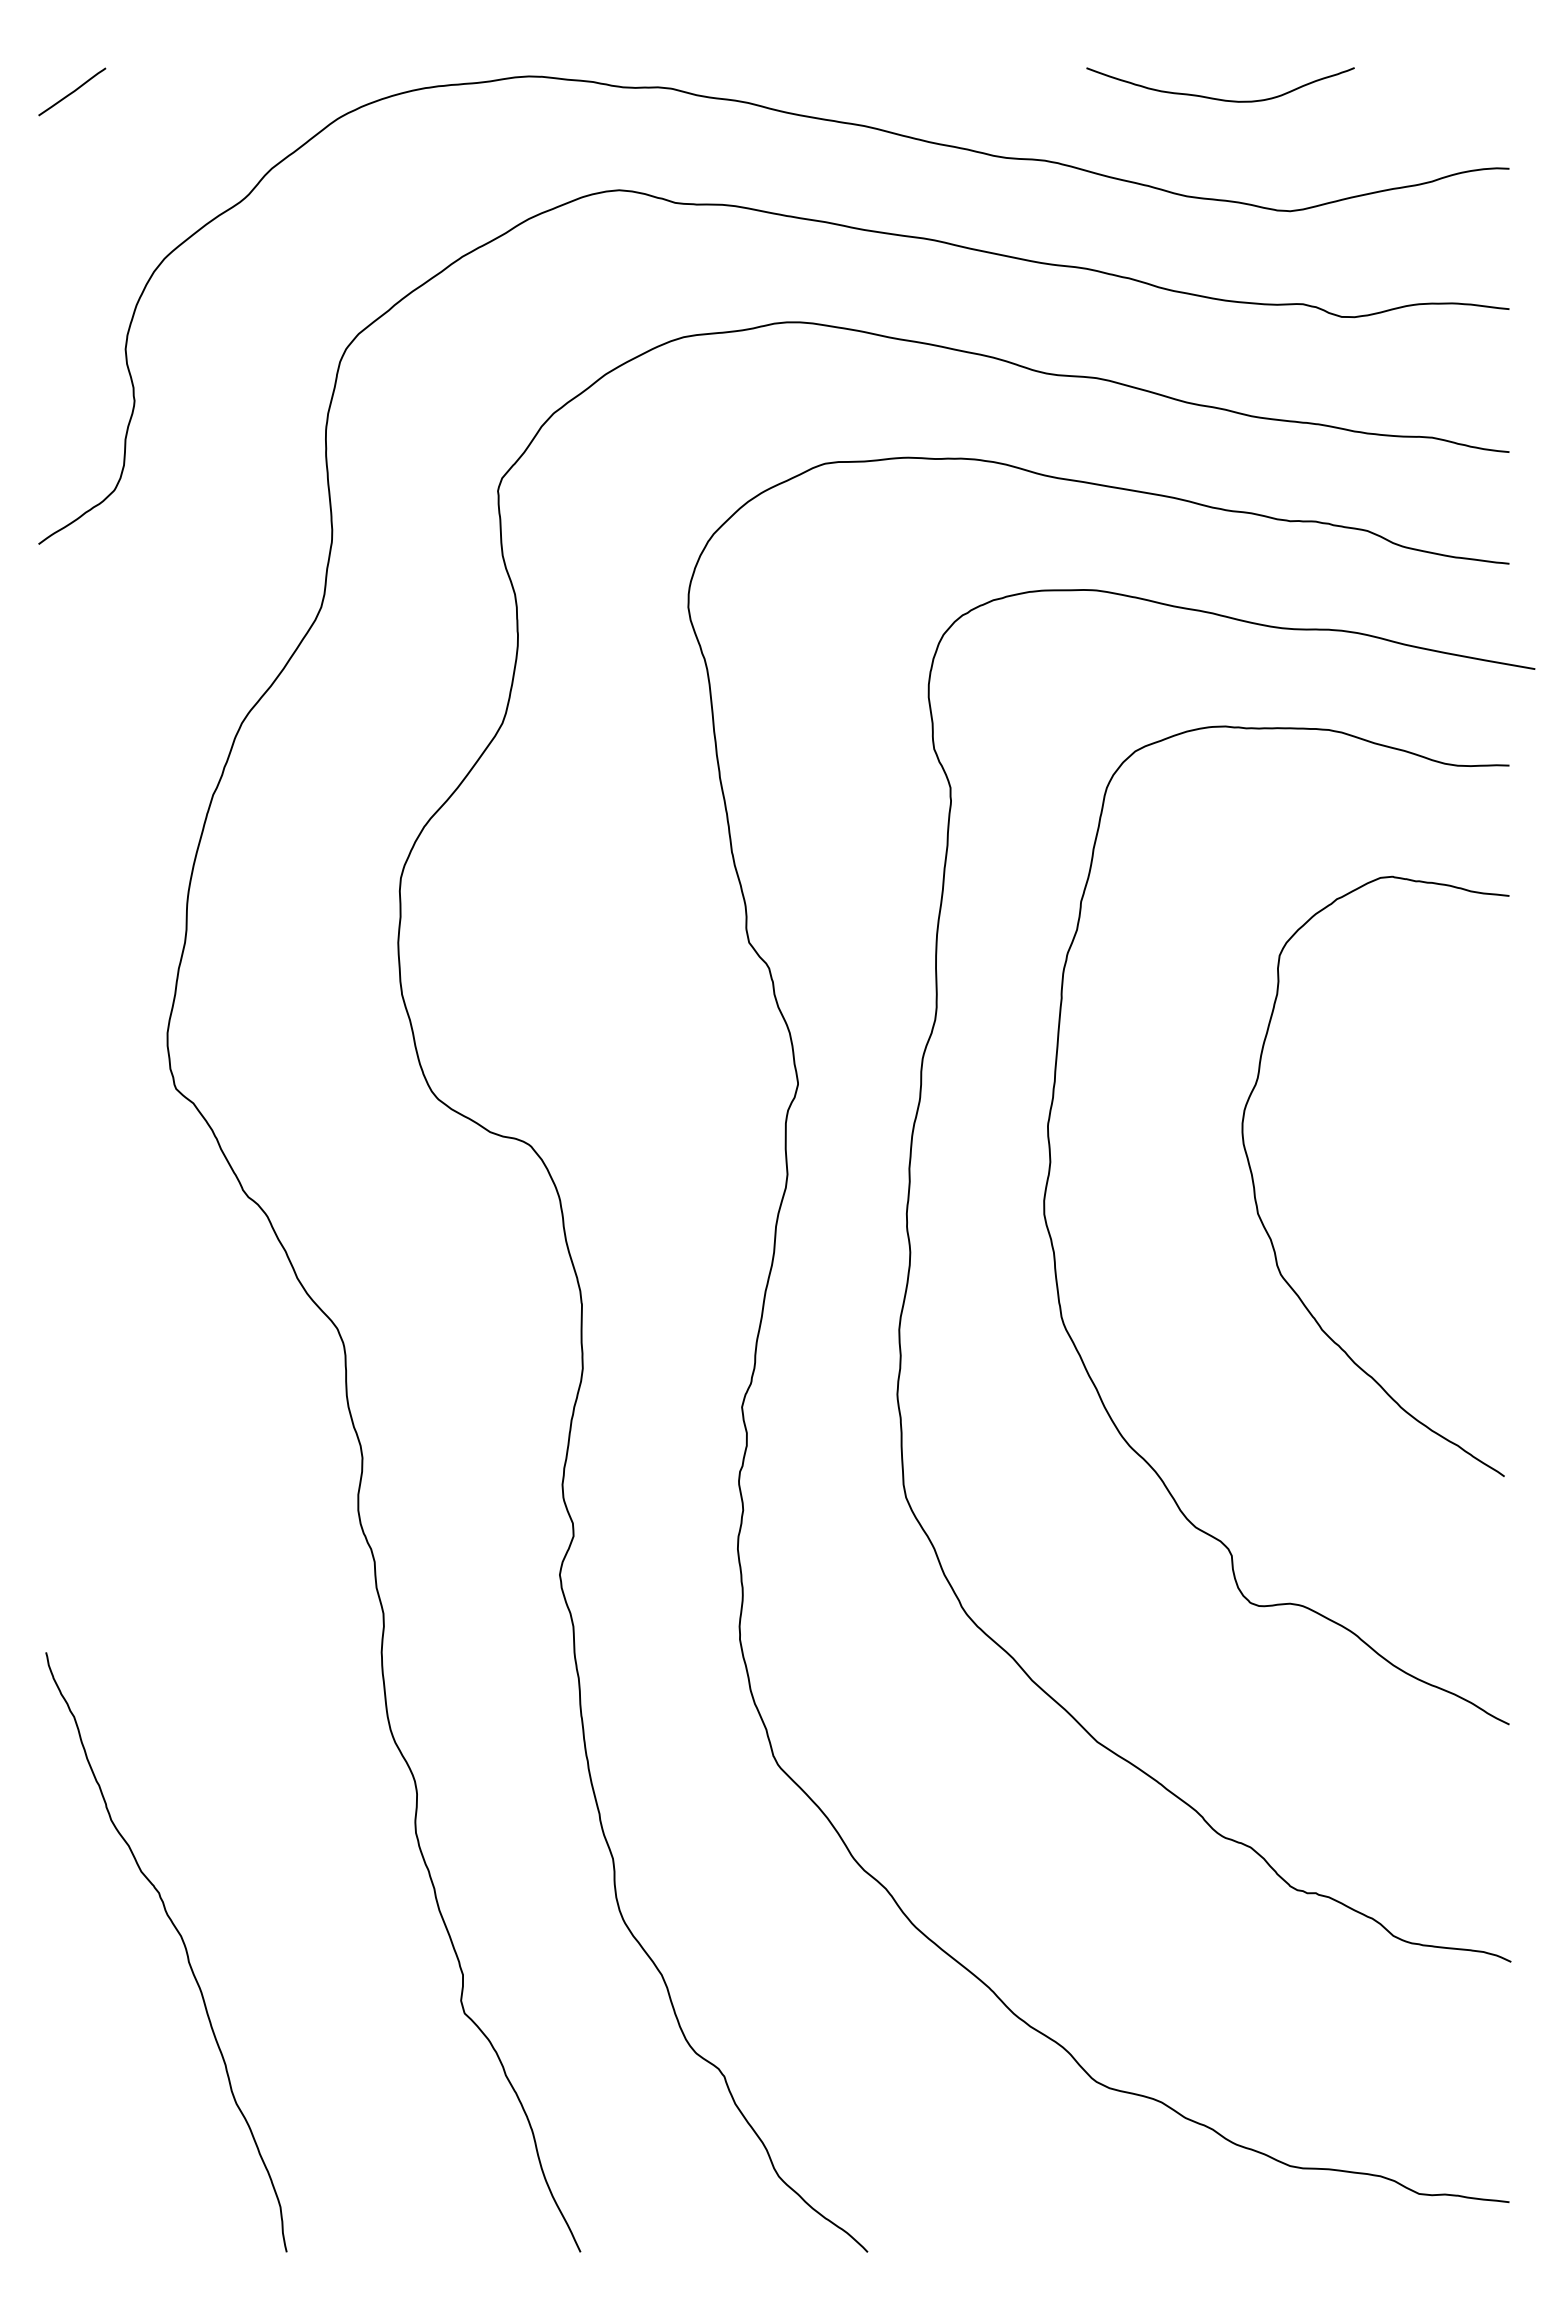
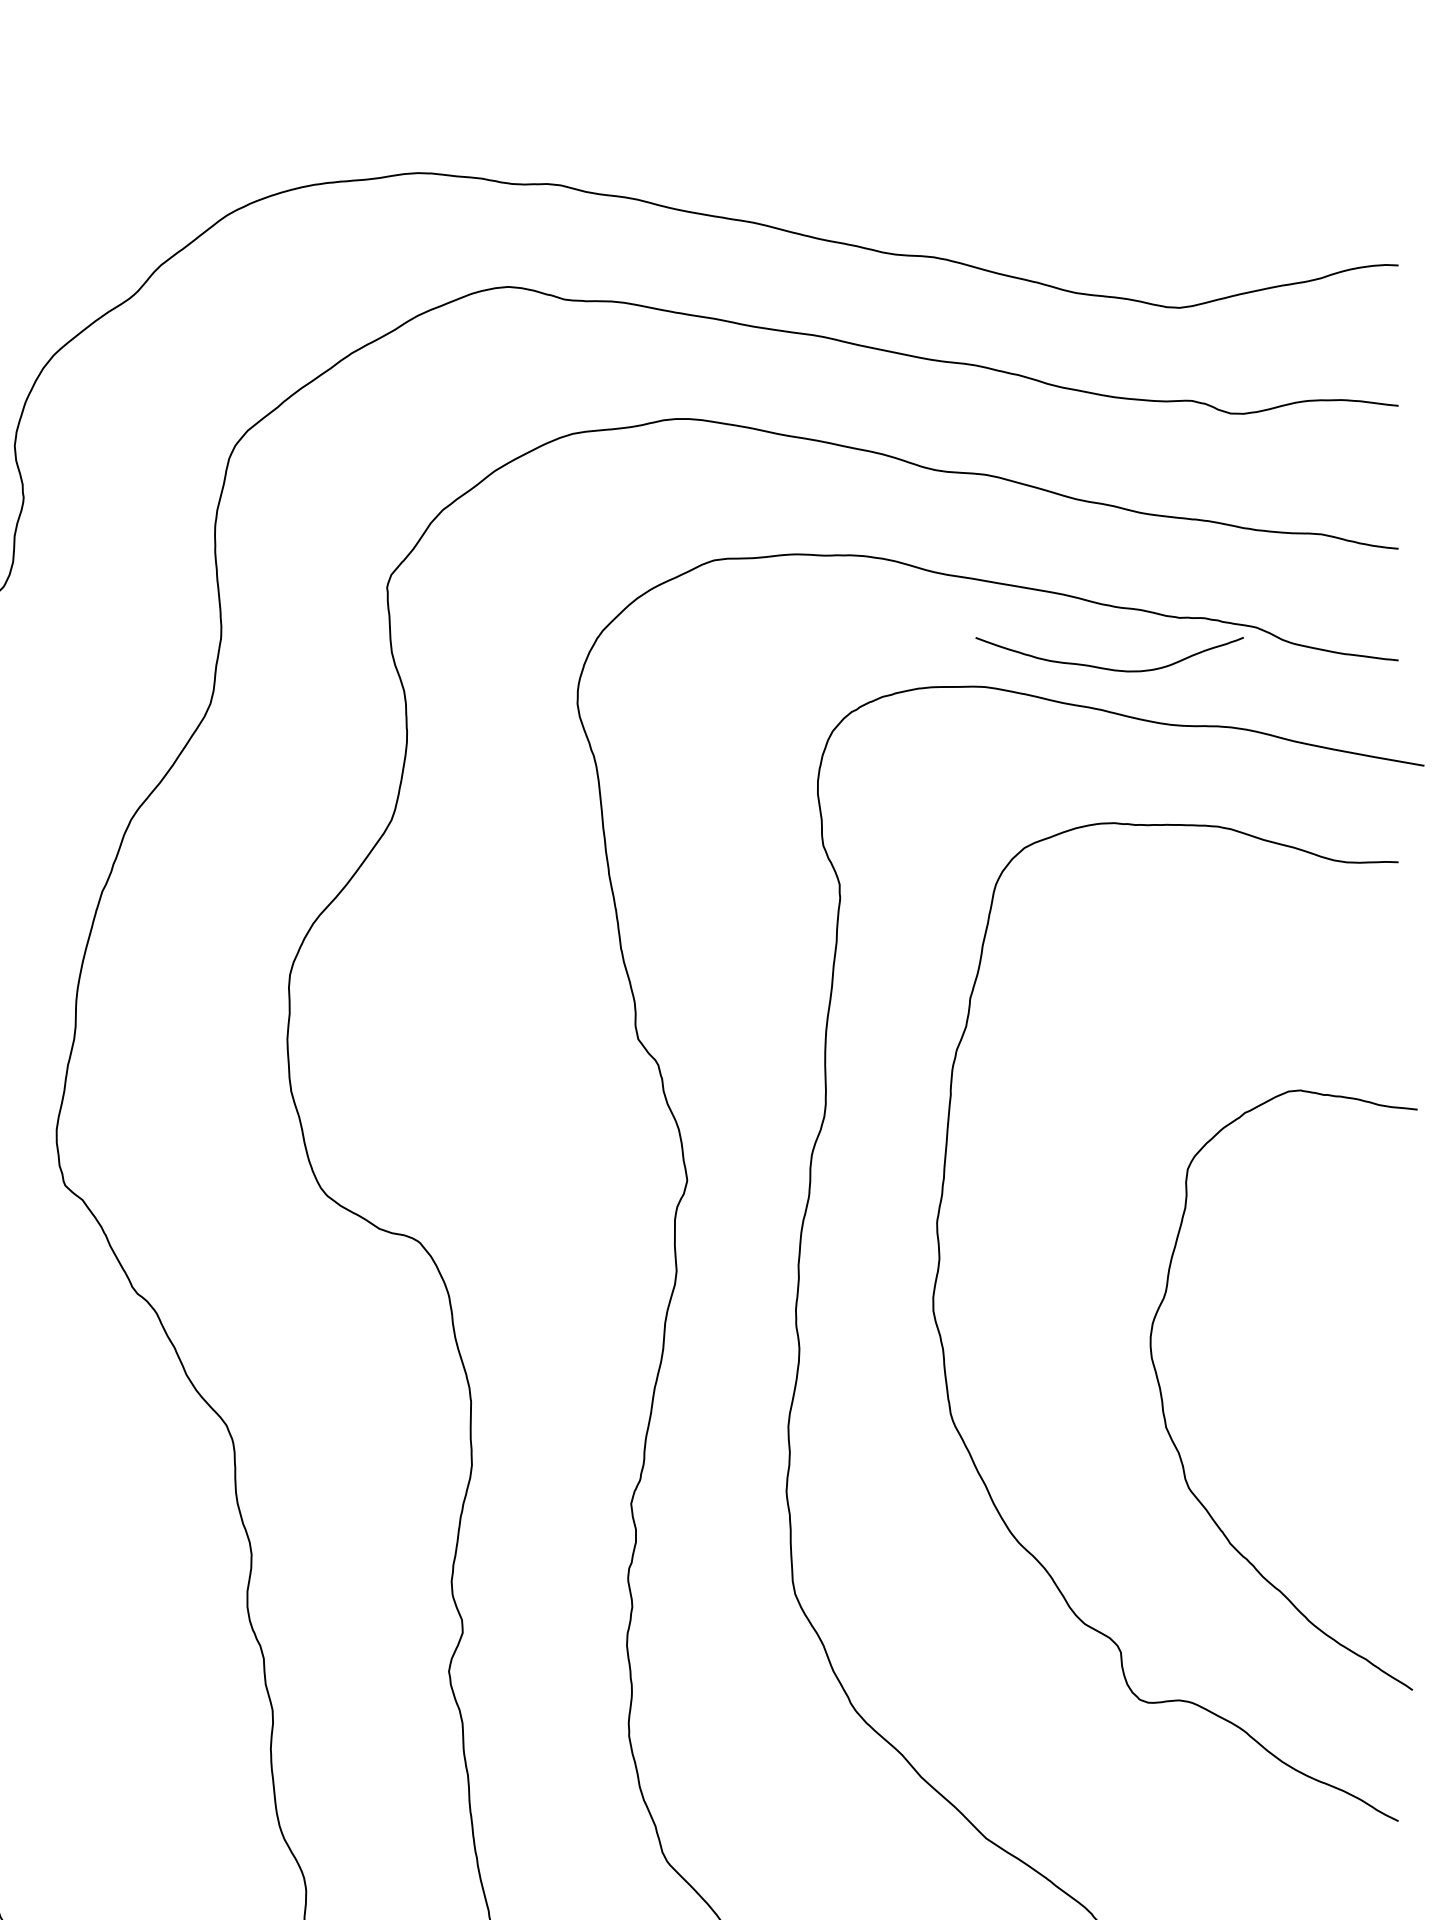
curve: (1219, 98) -> (1108, 668), moved
curve: (1255, 1188) -> (1163, 1402), moved

